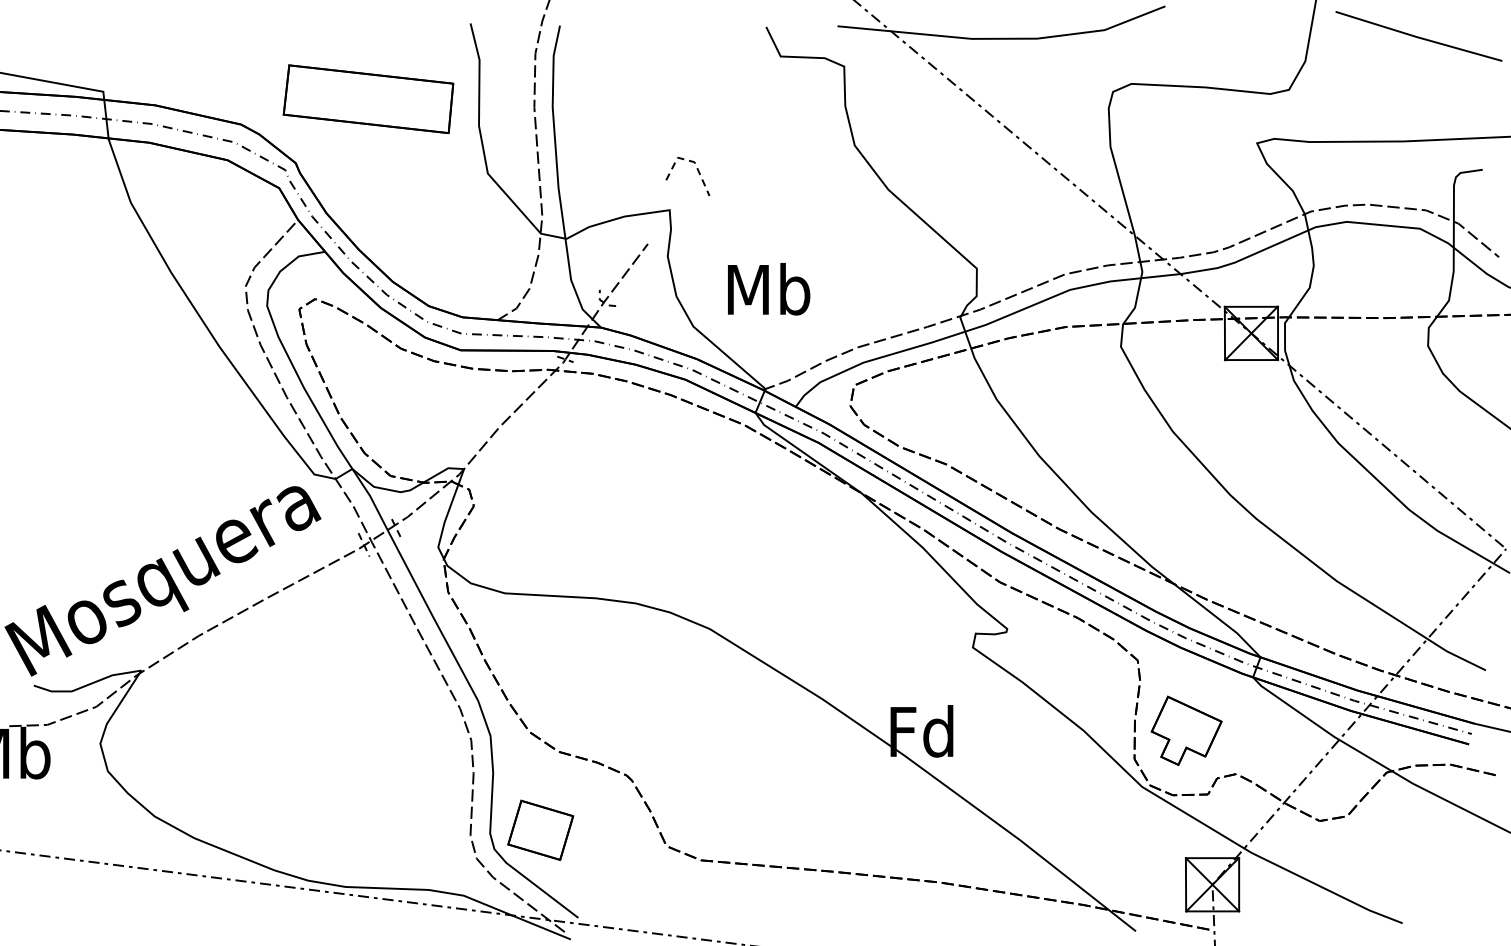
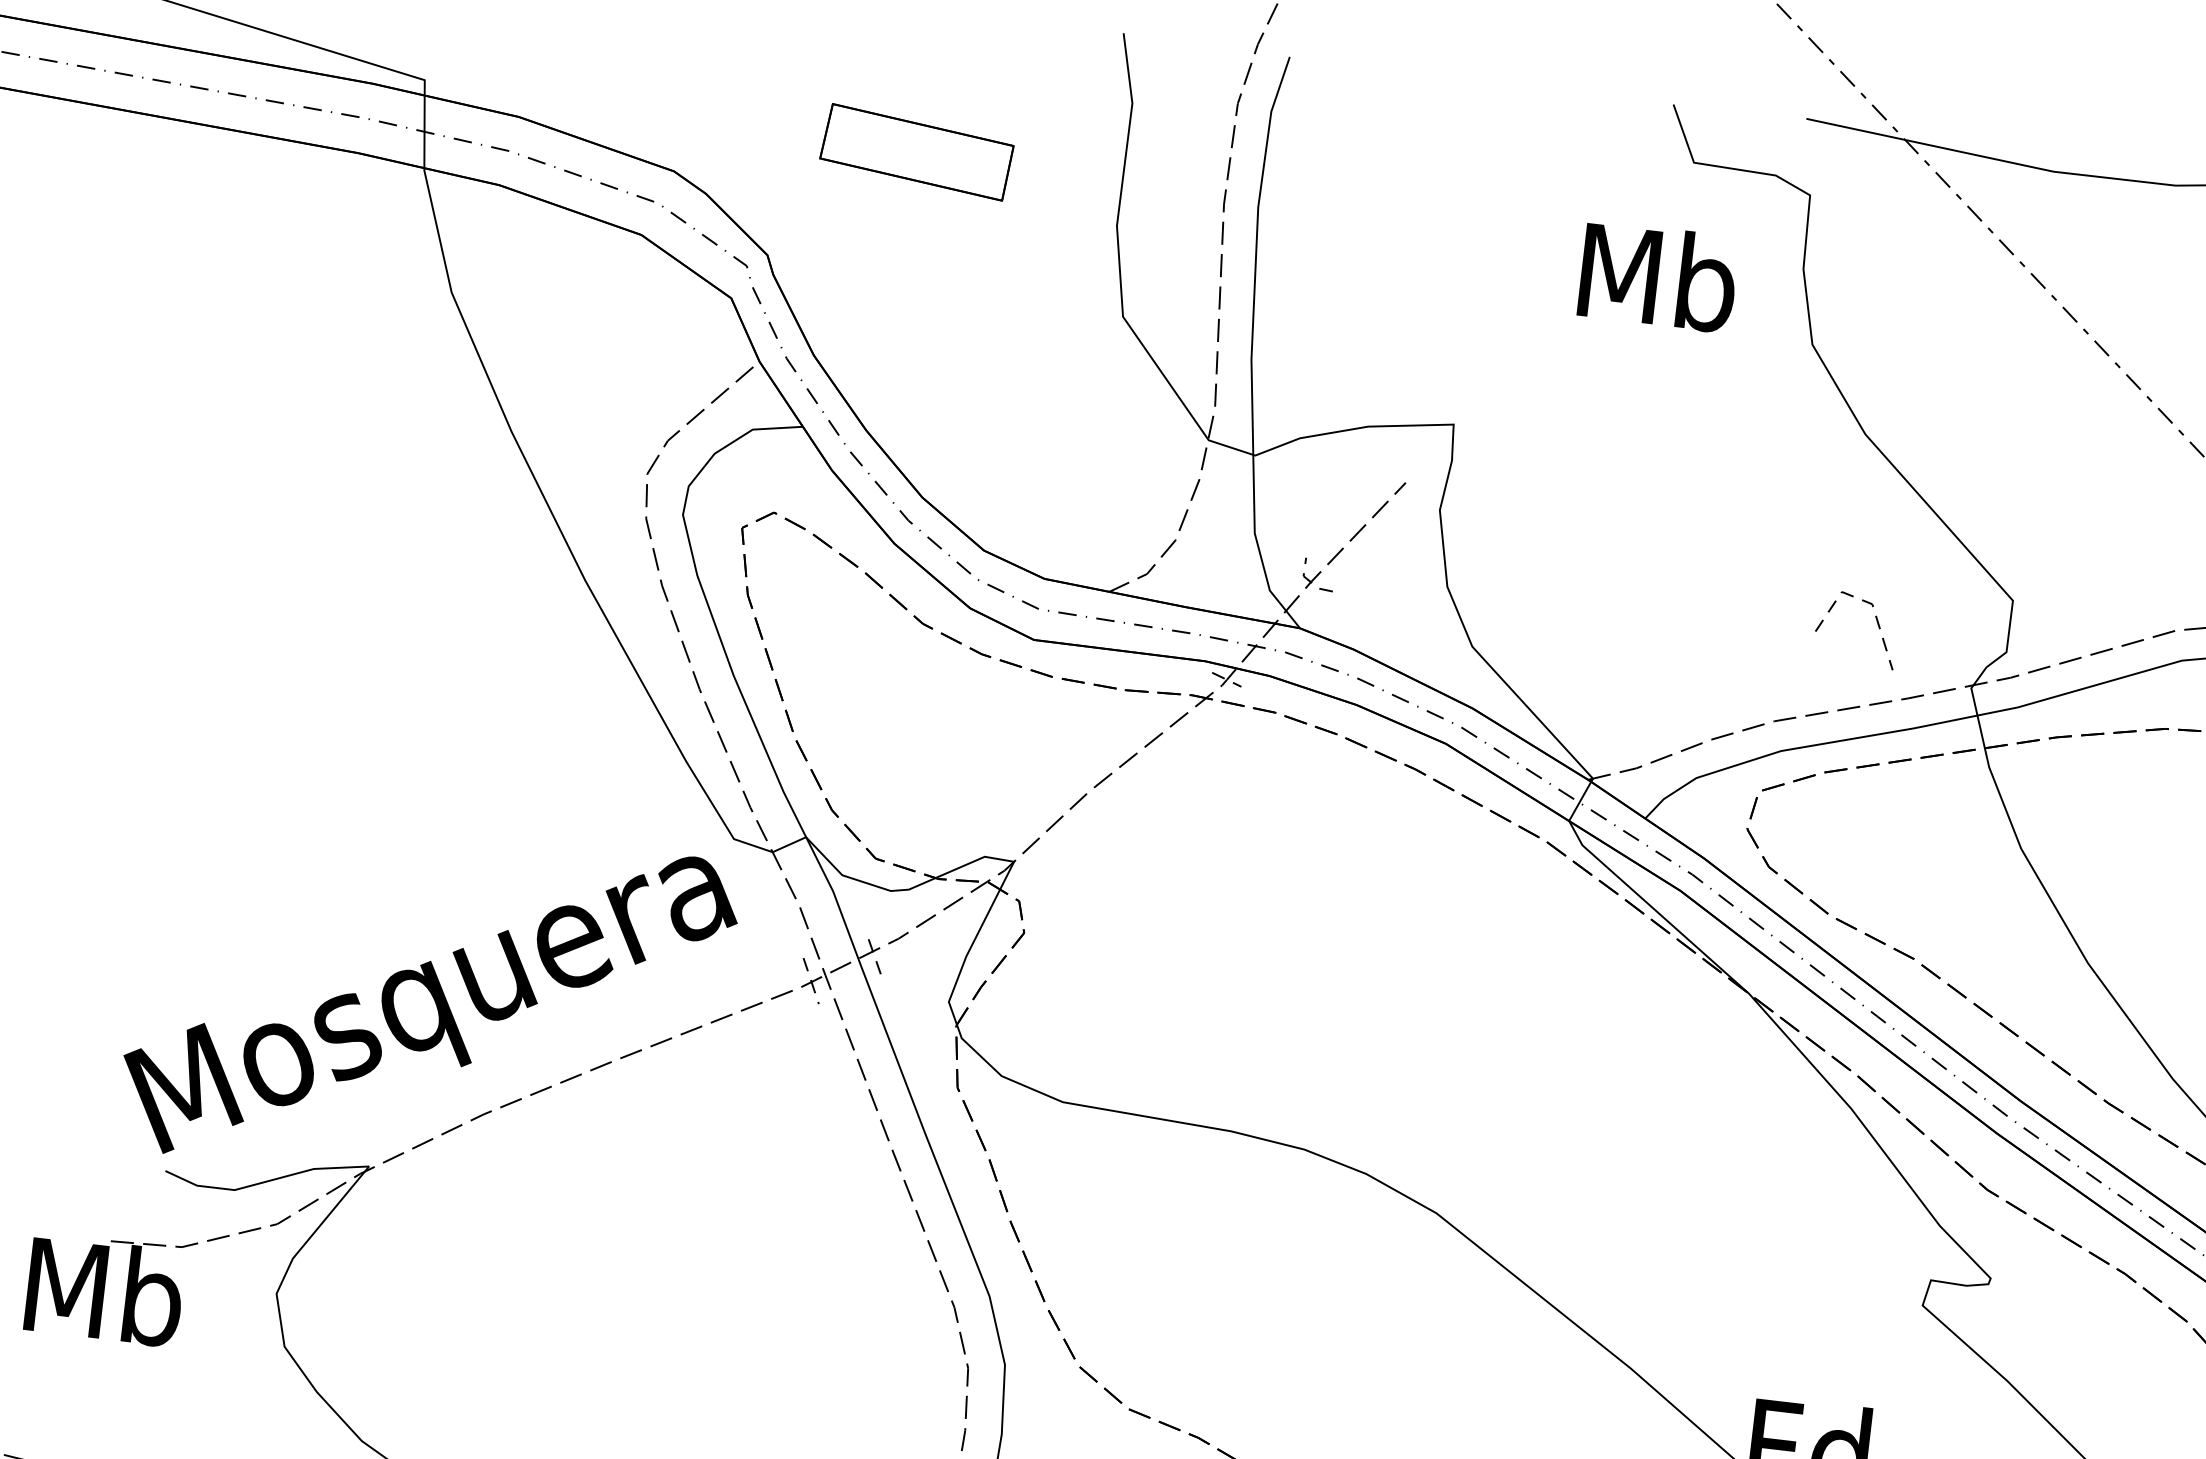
part: (368, 99) -> (916, 152), size x0.6
line: (697, 171) -> (1875, 622), moved
text: (769, 289) -> (1659, 277), moved

